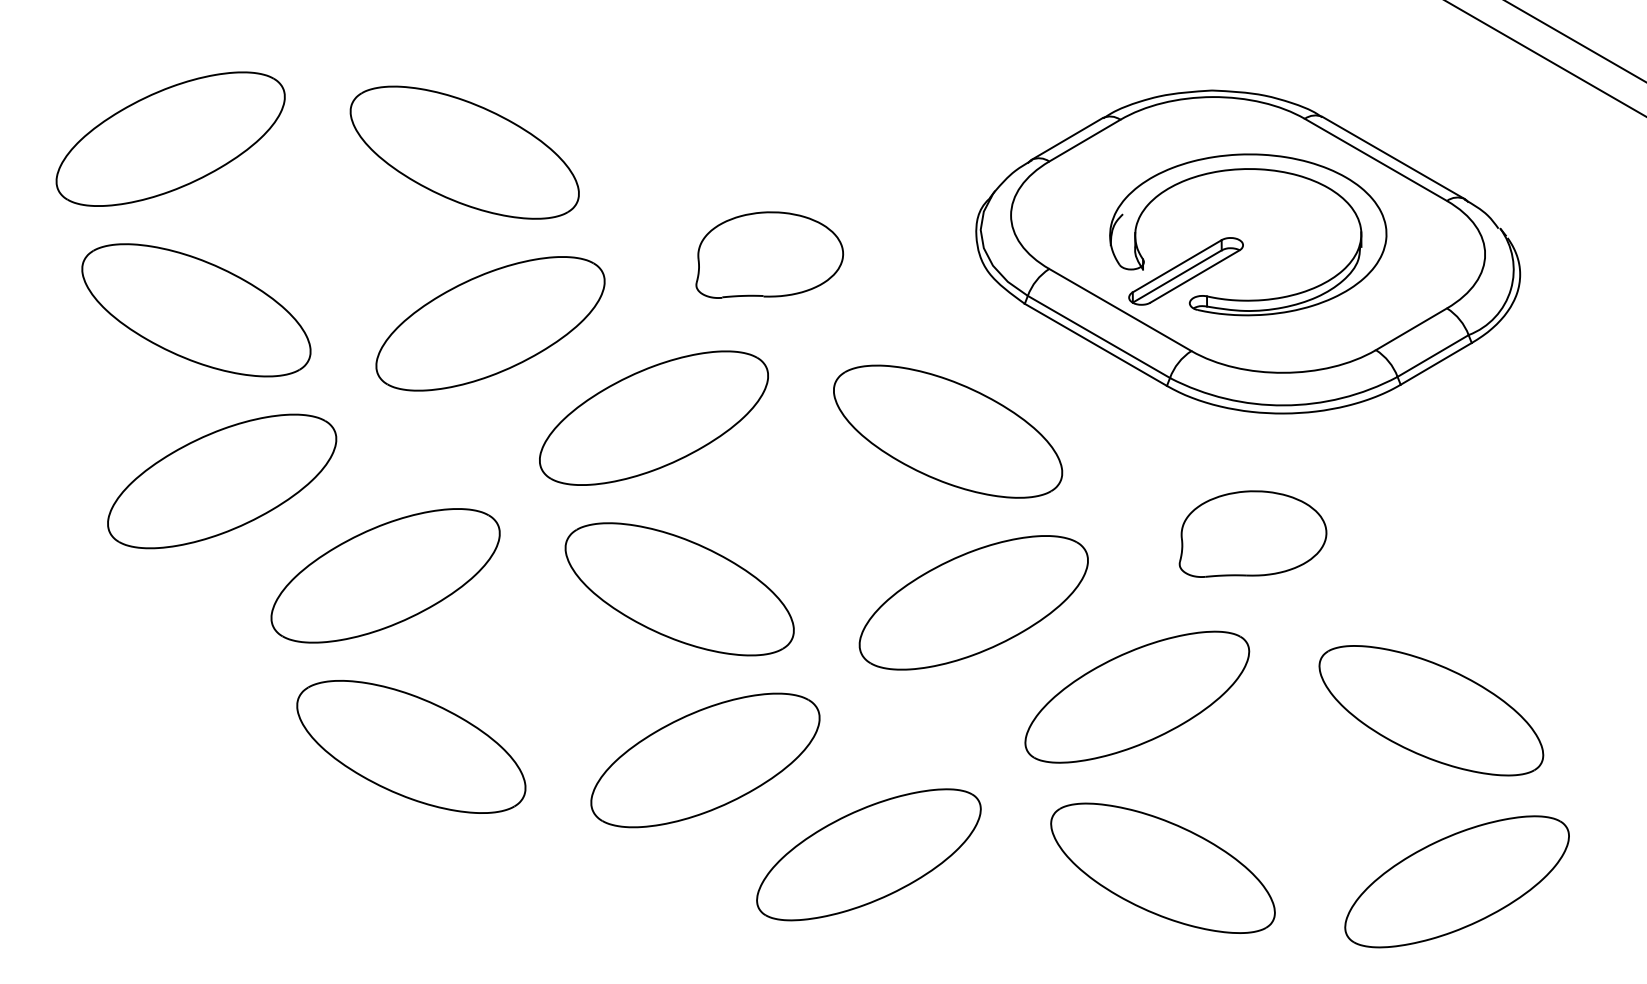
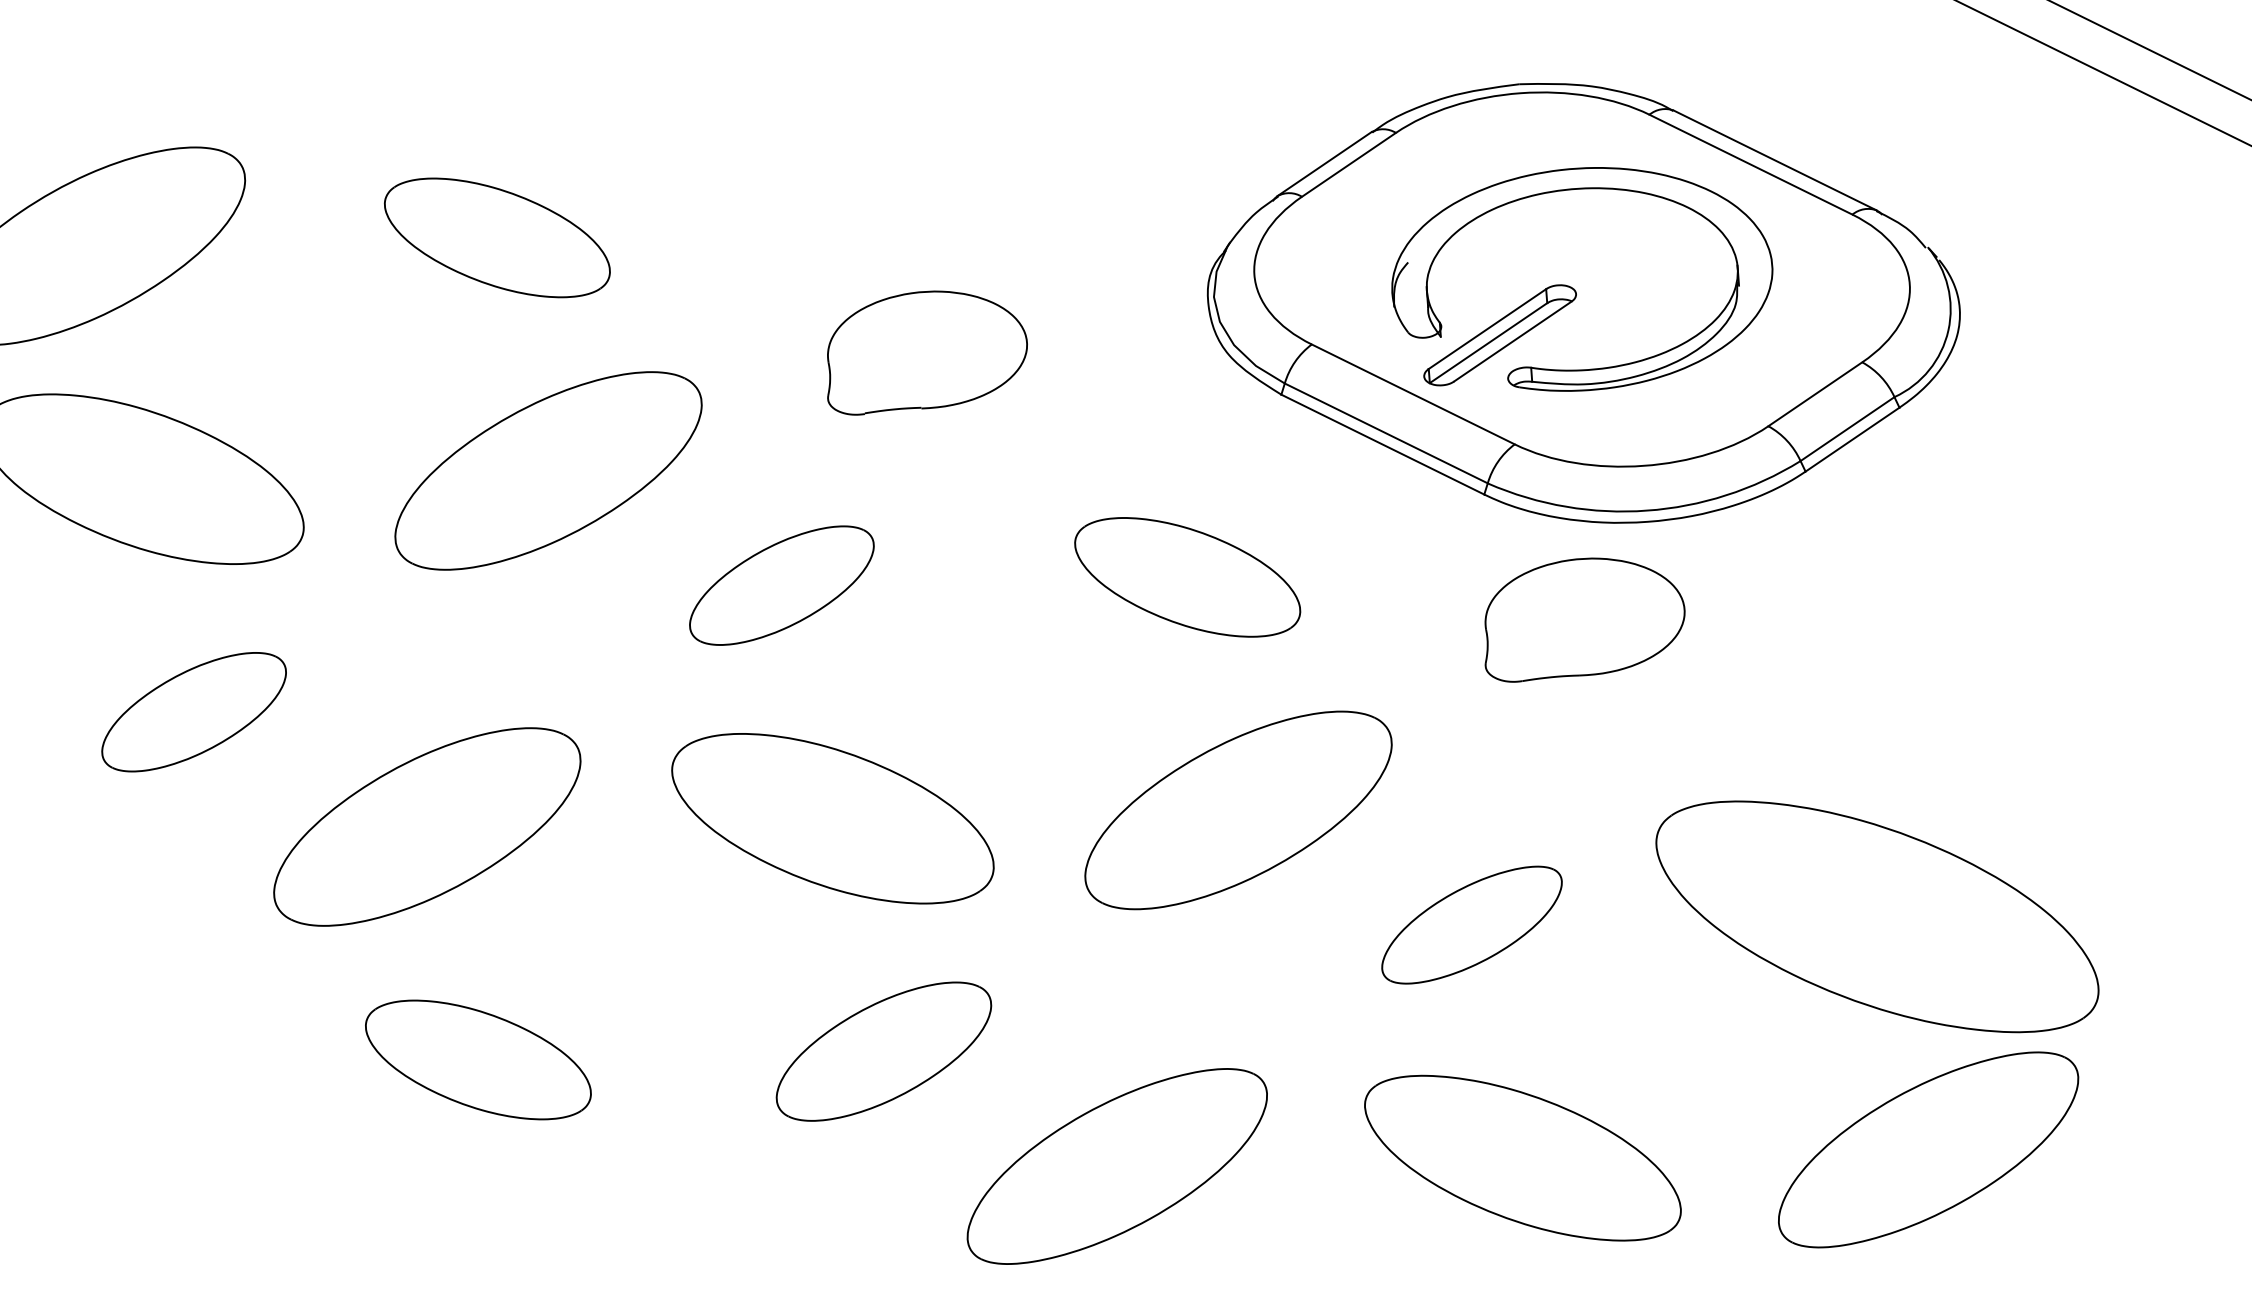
part: (464, 152) -> (497, 237), size x0.7
part: (653, 417) -> (781, 584), size x0.6
part: (948, 431) -> (1188, 577), size x0.7
part: (222, 481) -> (194, 712), size x0.6
part: (1252, 533) -> (1582, 617), moved
part: (1137, 696) -> (1472, 924), size x0.6
part: (1431, 710) -> (1877, 916), size x1.4
part: (411, 746) -> (478, 1059), size x0.7
part: (705, 760) -> (884, 1051), size x0.7

